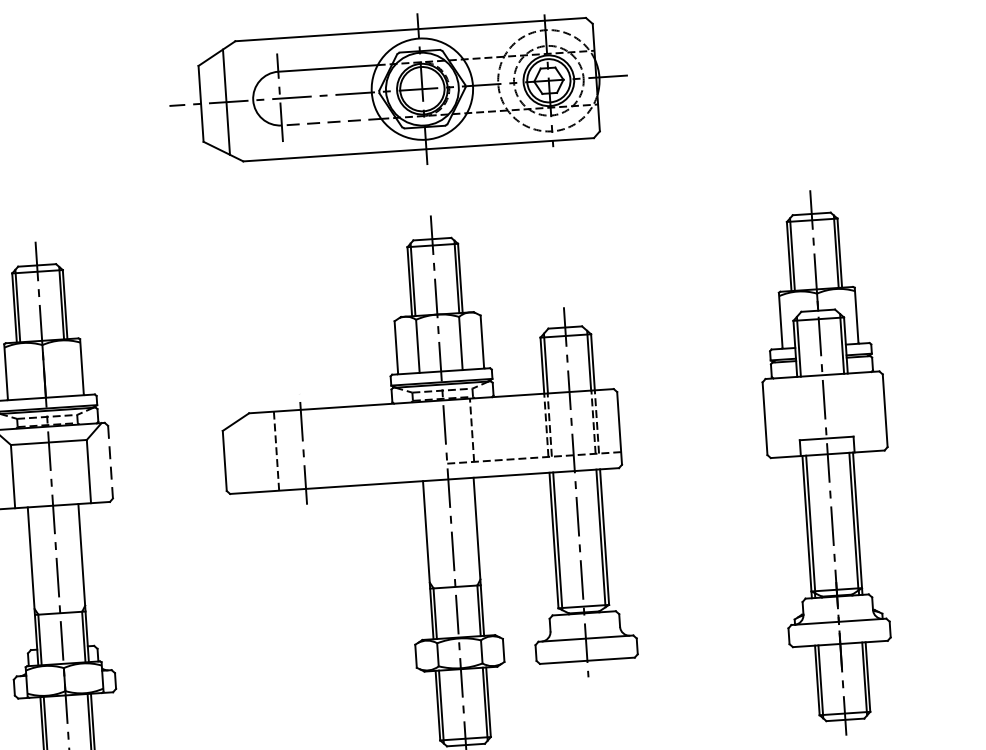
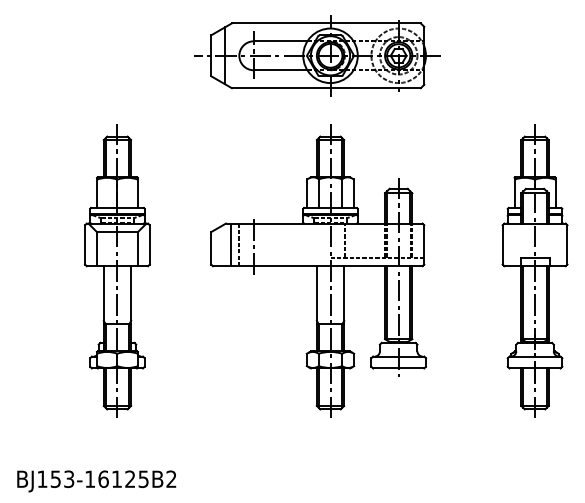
line: (331, 122) -> (280, 70), dashed -> solid
line: (260, 451) -> (230, 244), added
line: (109, 461) -> (149, 244), dashed -> solid

